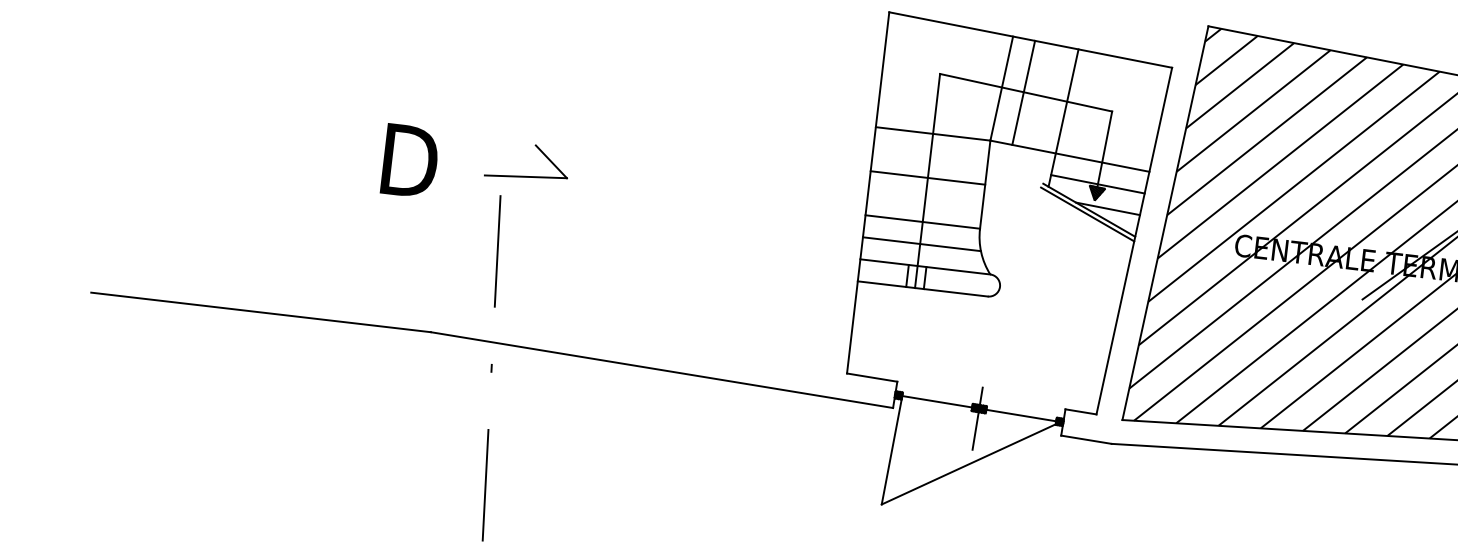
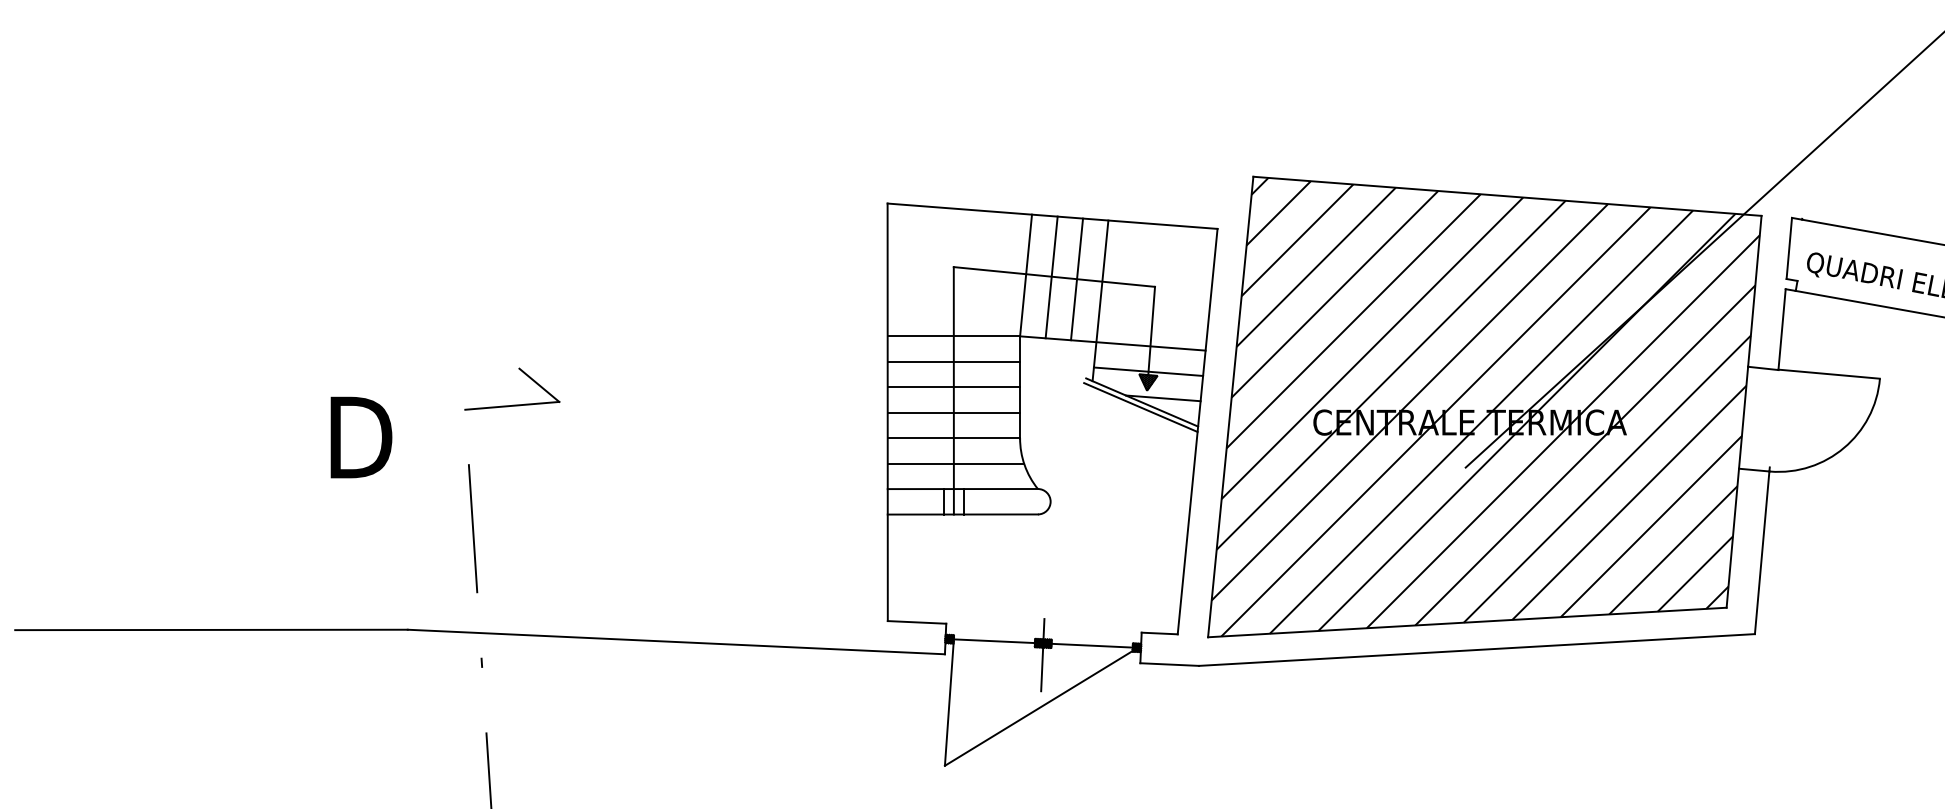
line: (1045, 97) -> (1077, 279), added
line: (930, 155) -> (953, 361), added
part: (526, 175) -> (512, 404), moved
line: (925, 199) -> (953, 412), added

